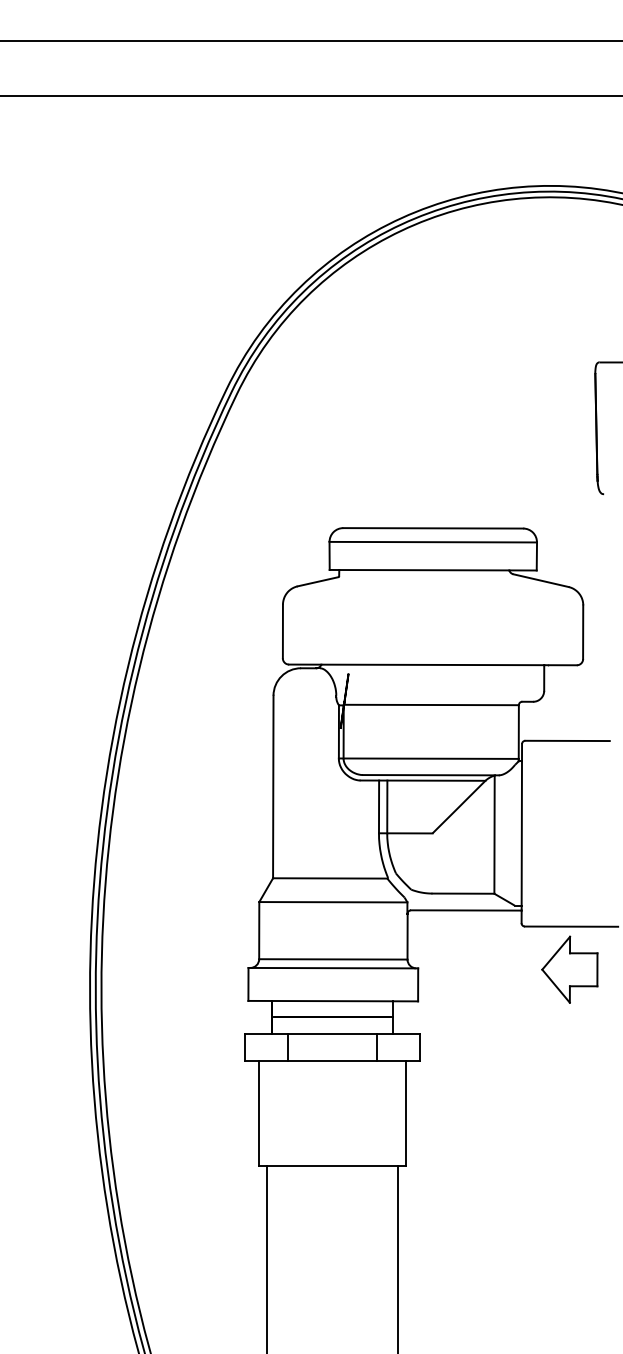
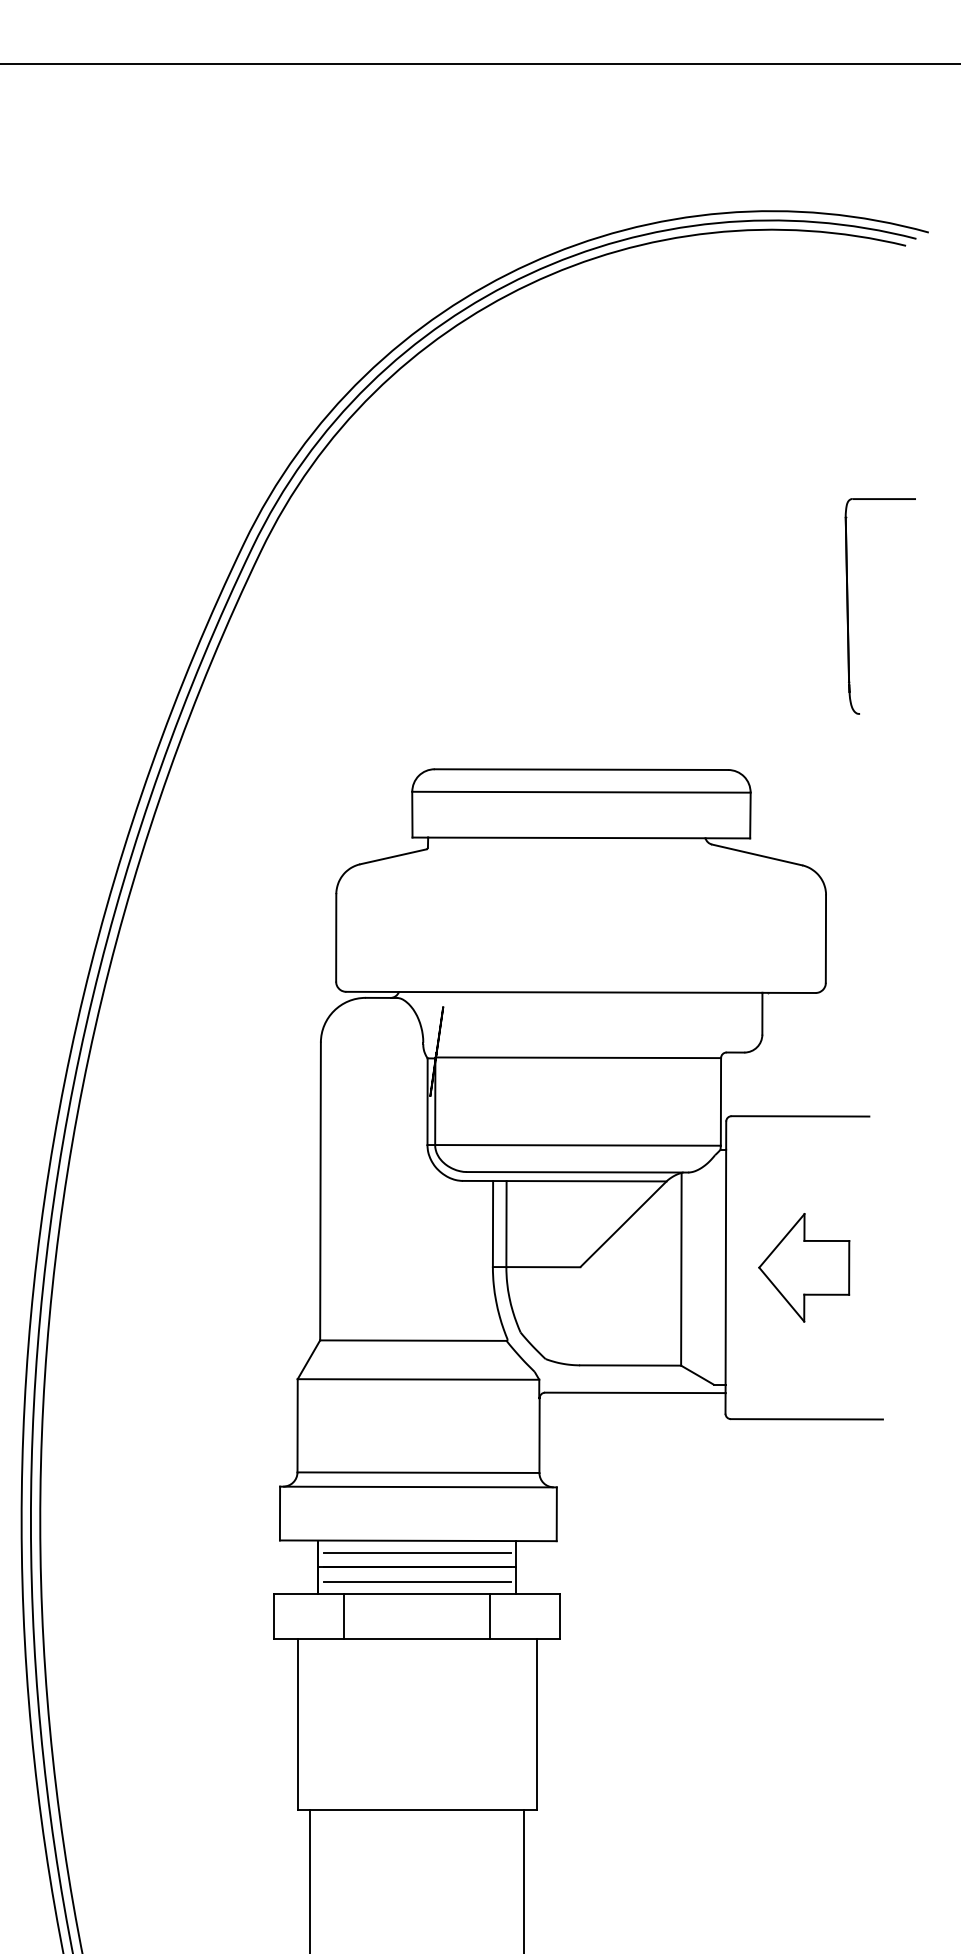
part: (569, 969) -> (803, 1267), moved
line: (332, 1008) -> (417, 1552), added
line: (332, 1026) -> (417, 1582), added

